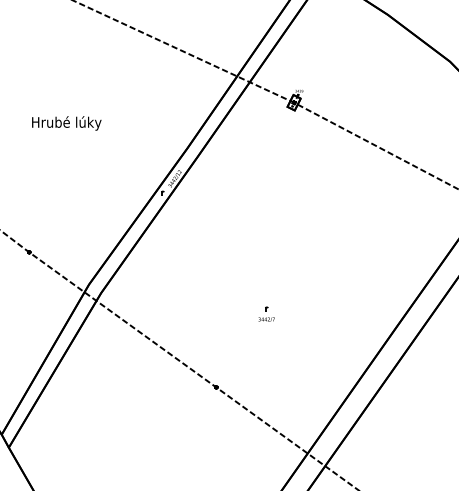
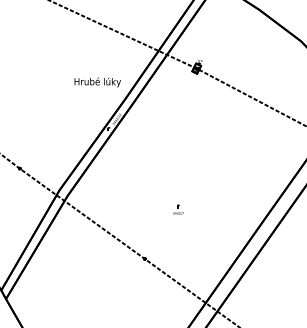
text: (66, 123) -> (97, 82), moved

